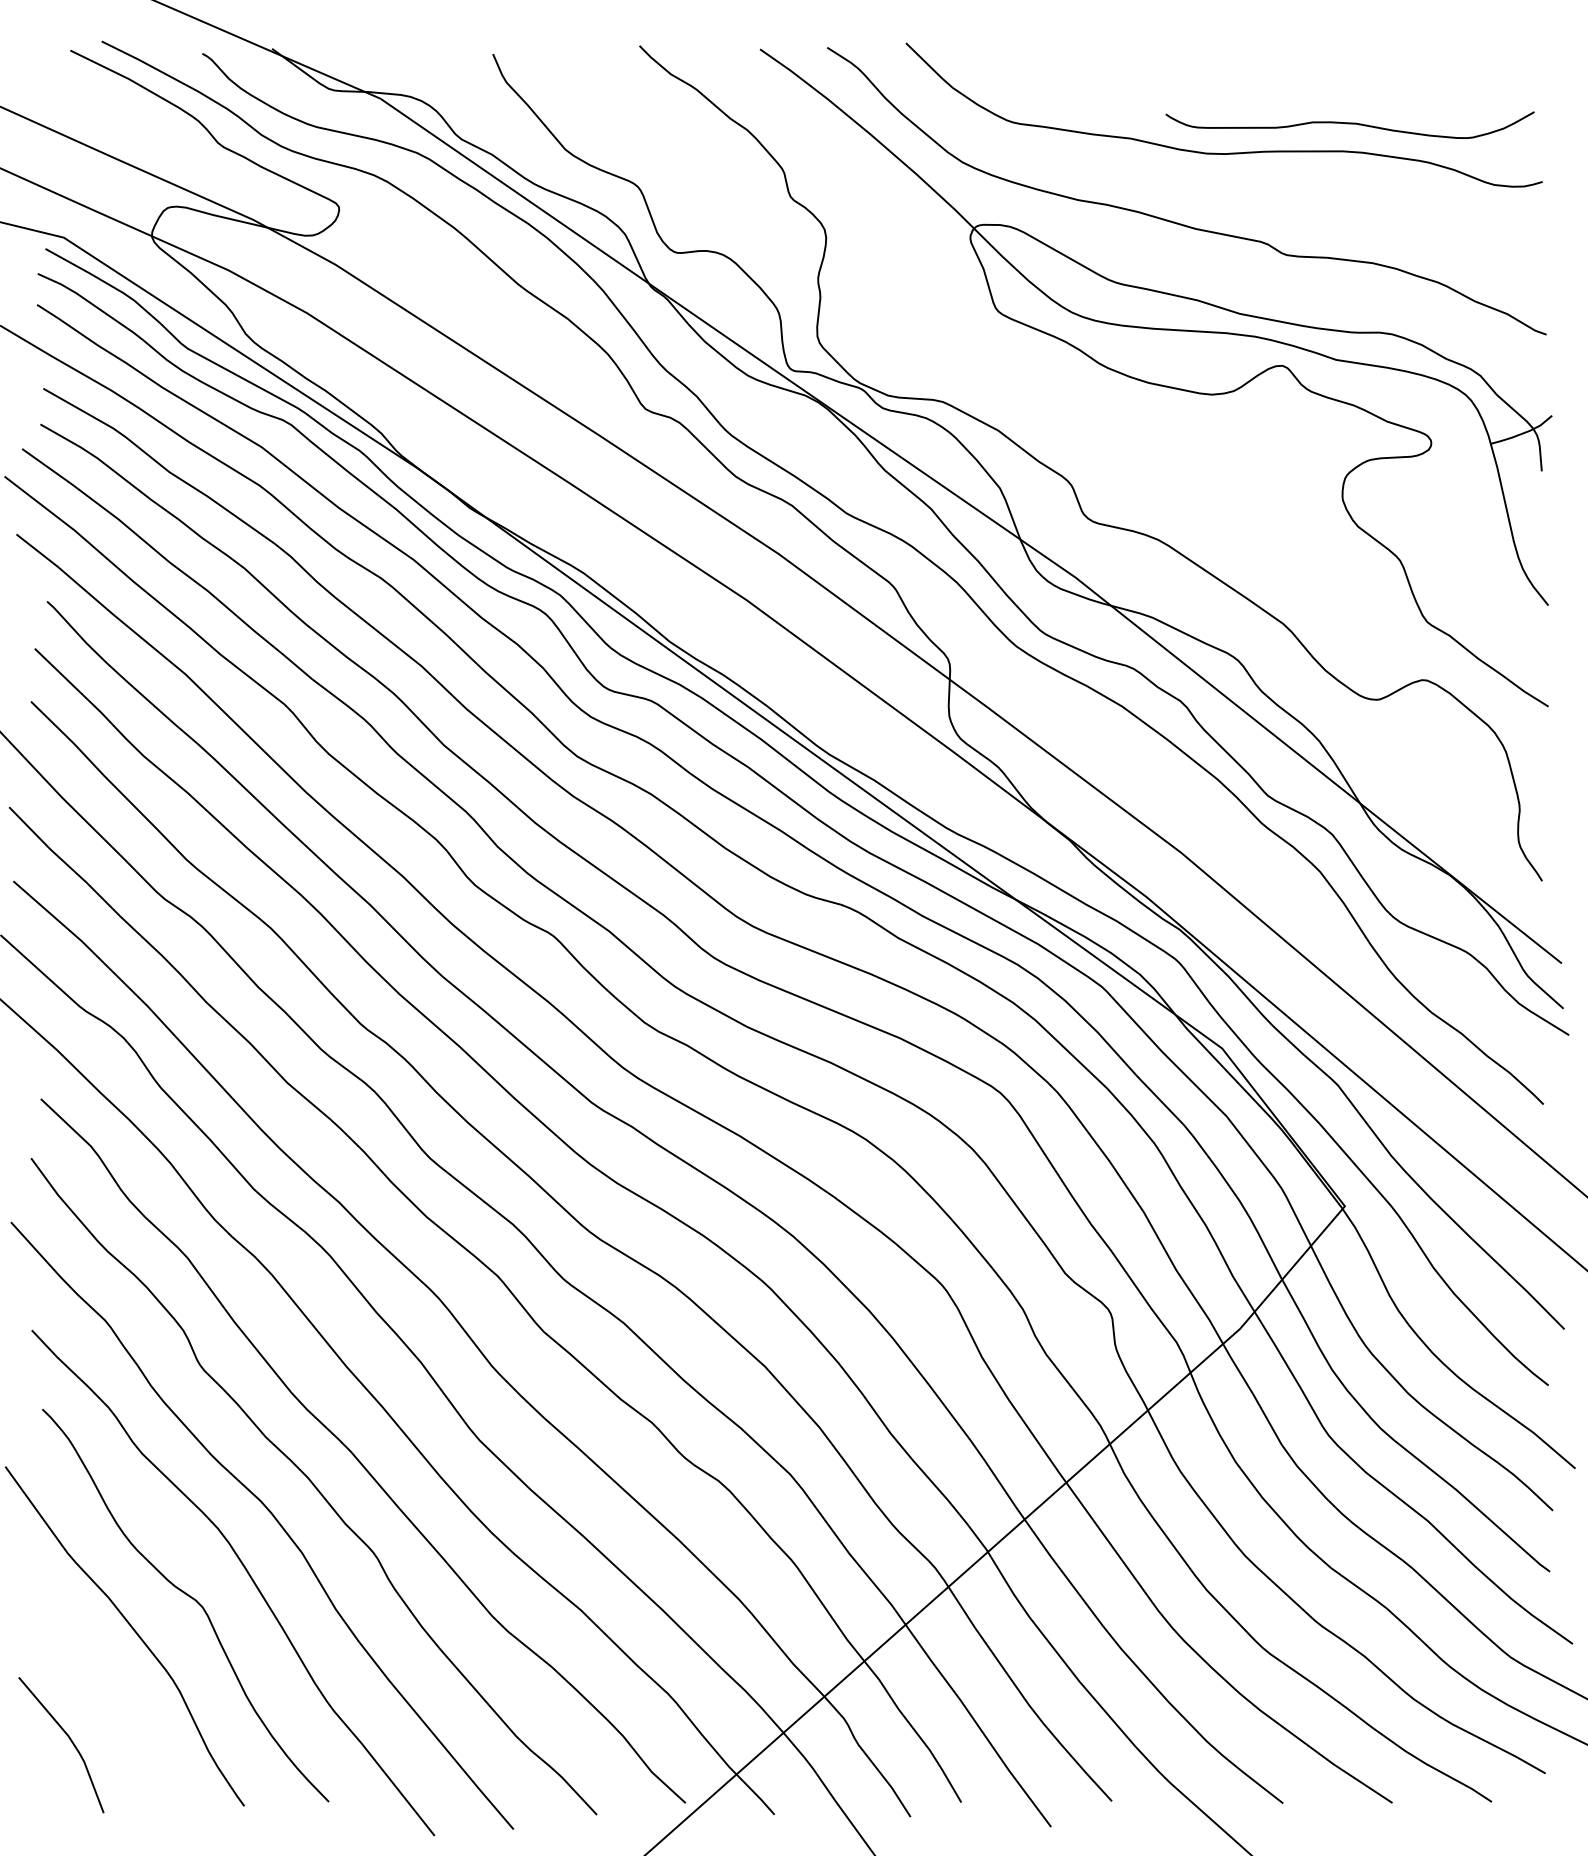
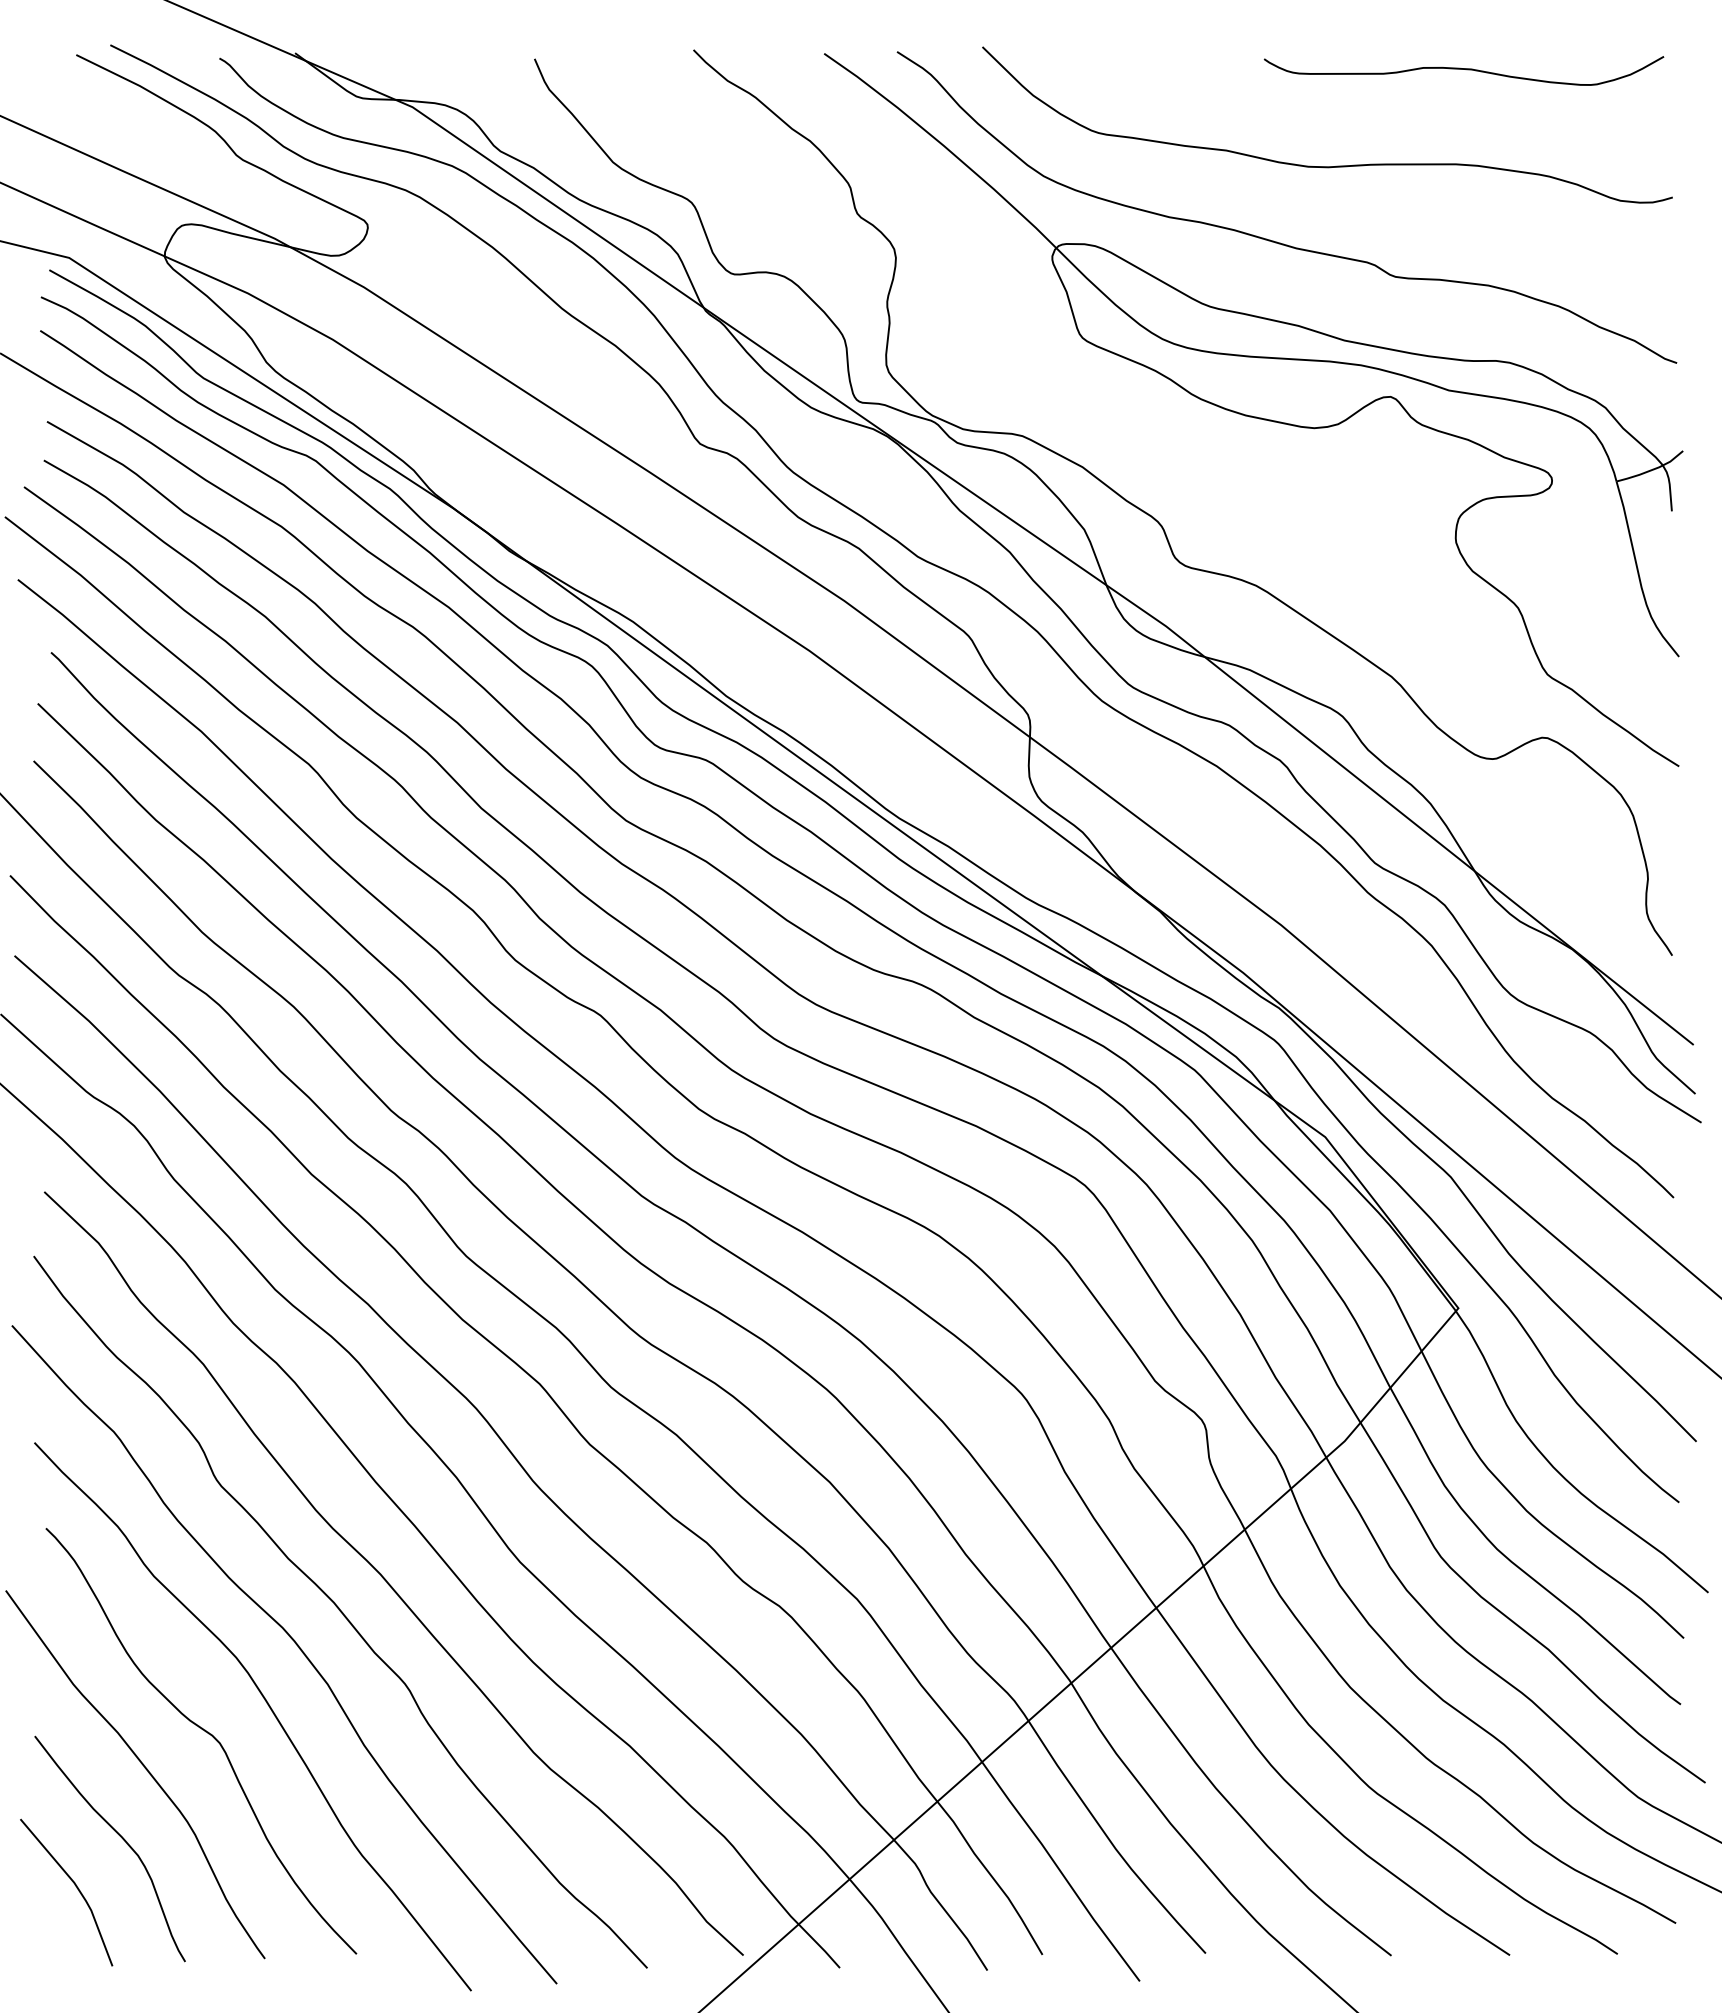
curve: (1349, 123) -> (1463, 69), moved
curve: (111, 1694) -> (120, 1837), added

